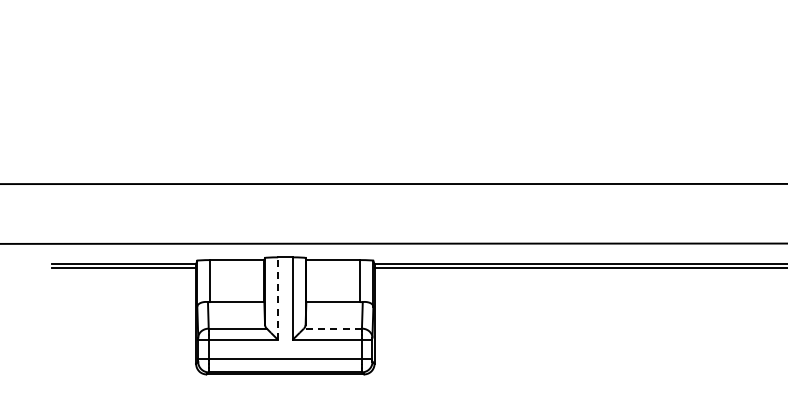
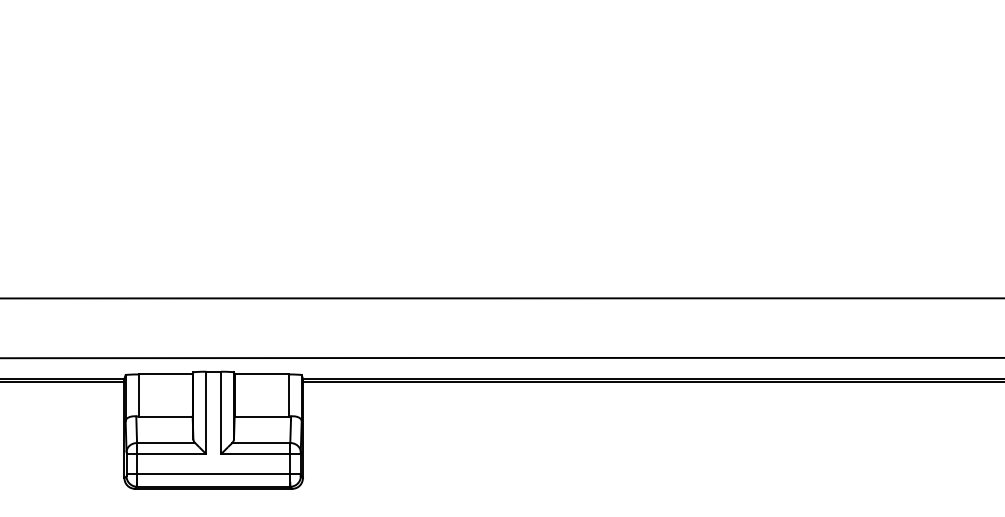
line: (278, 298) -> (206, 412), dashed -> solid
line: (332, 329) -> (260, 443), dashed -> solid

